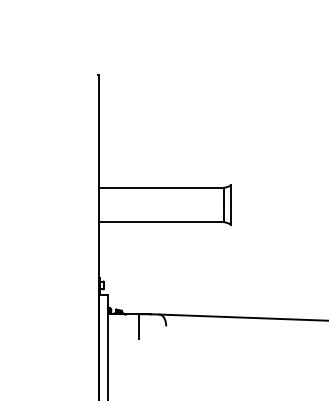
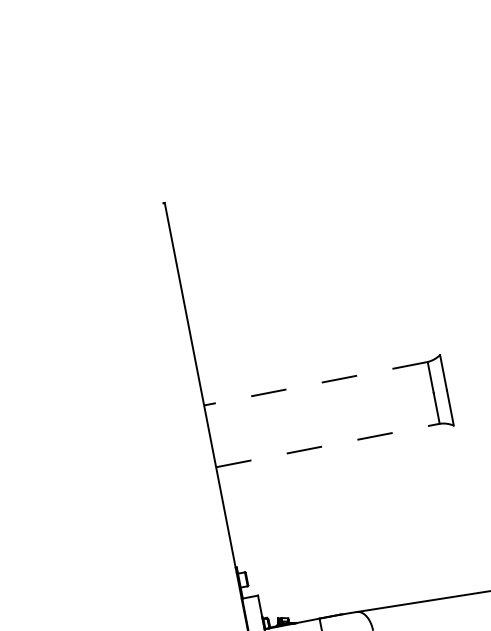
line: (160, 187) -> (314, 383), solid -> dashed
line: (161, 222) -> (328, 445), solid -> dashed

